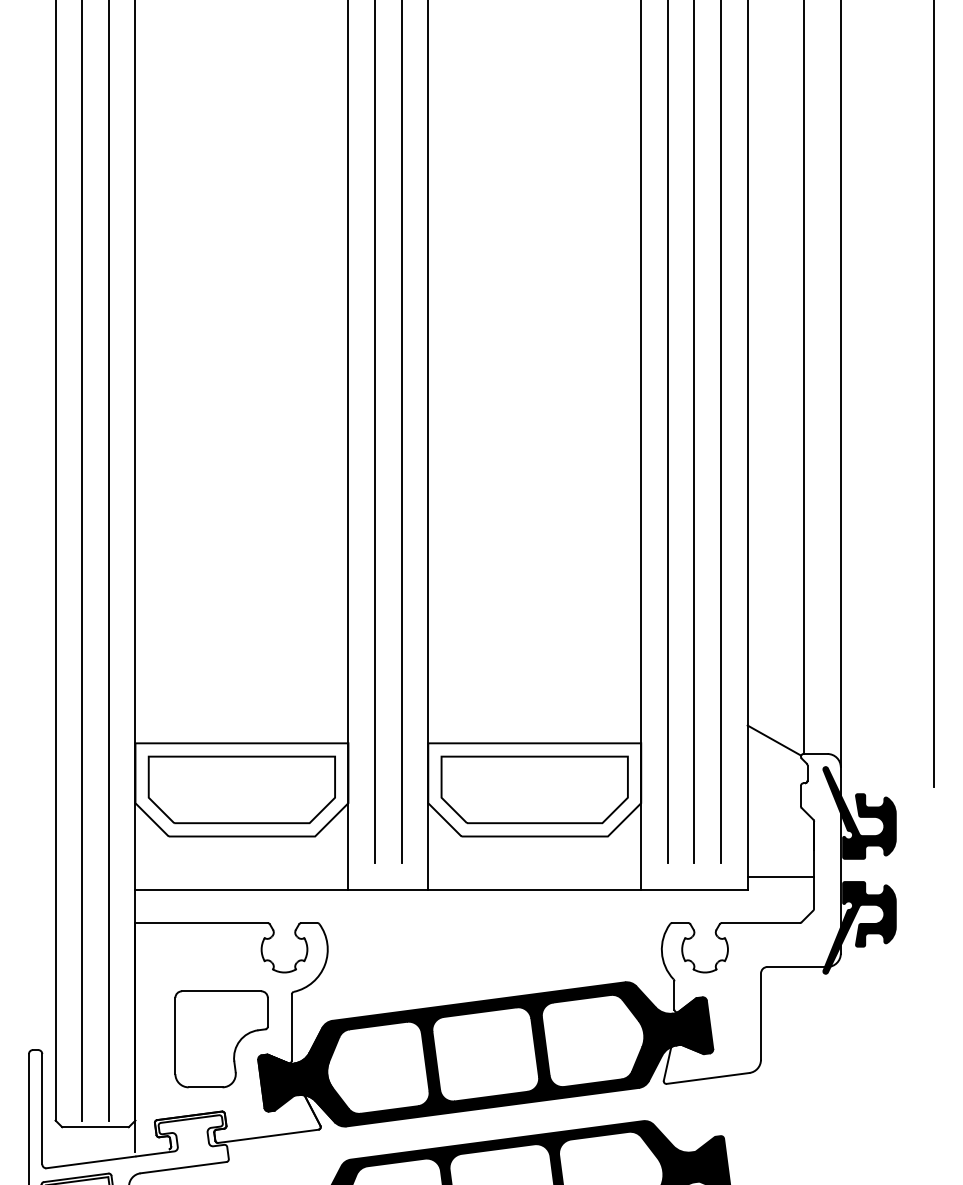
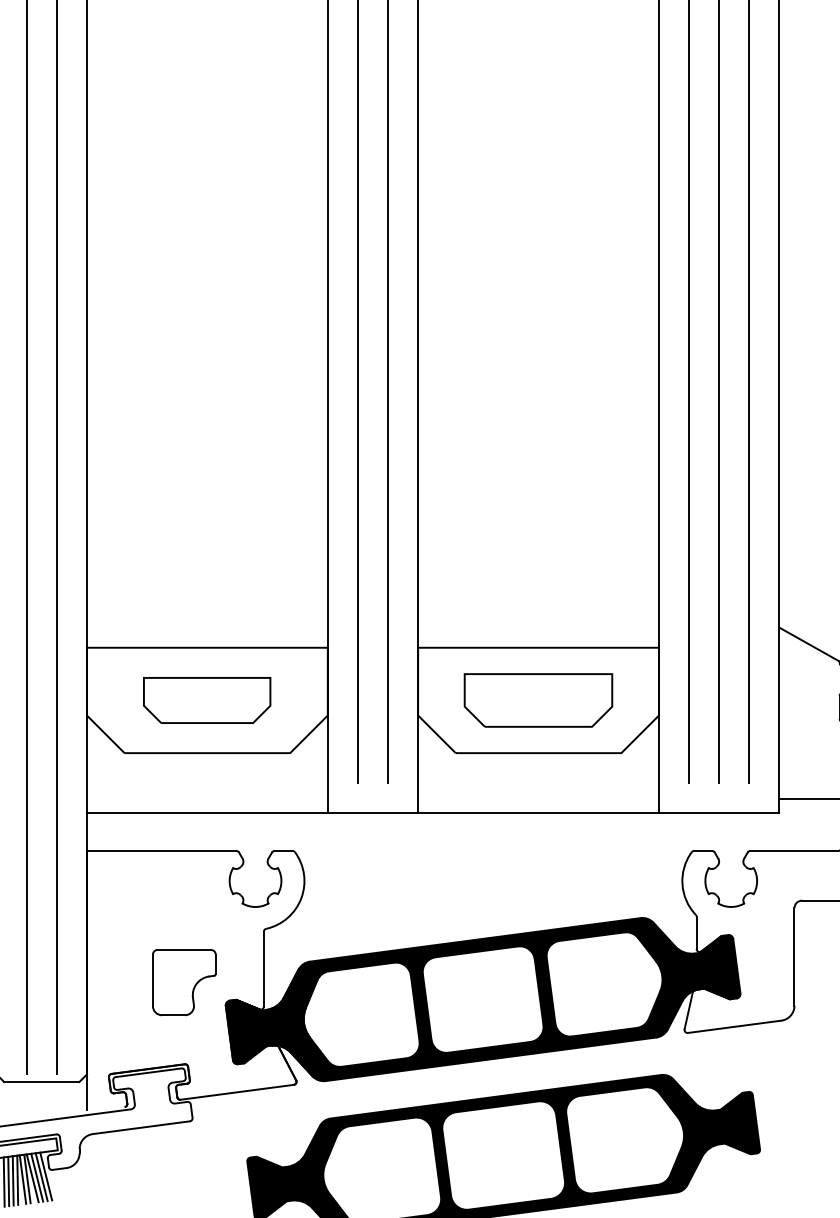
part: (241, 789) -> (206, 699), size x0.6
part: (534, 789) -> (538, 699), size x0.7
part: (221, 1039) -> (184, 982), size x0.6

